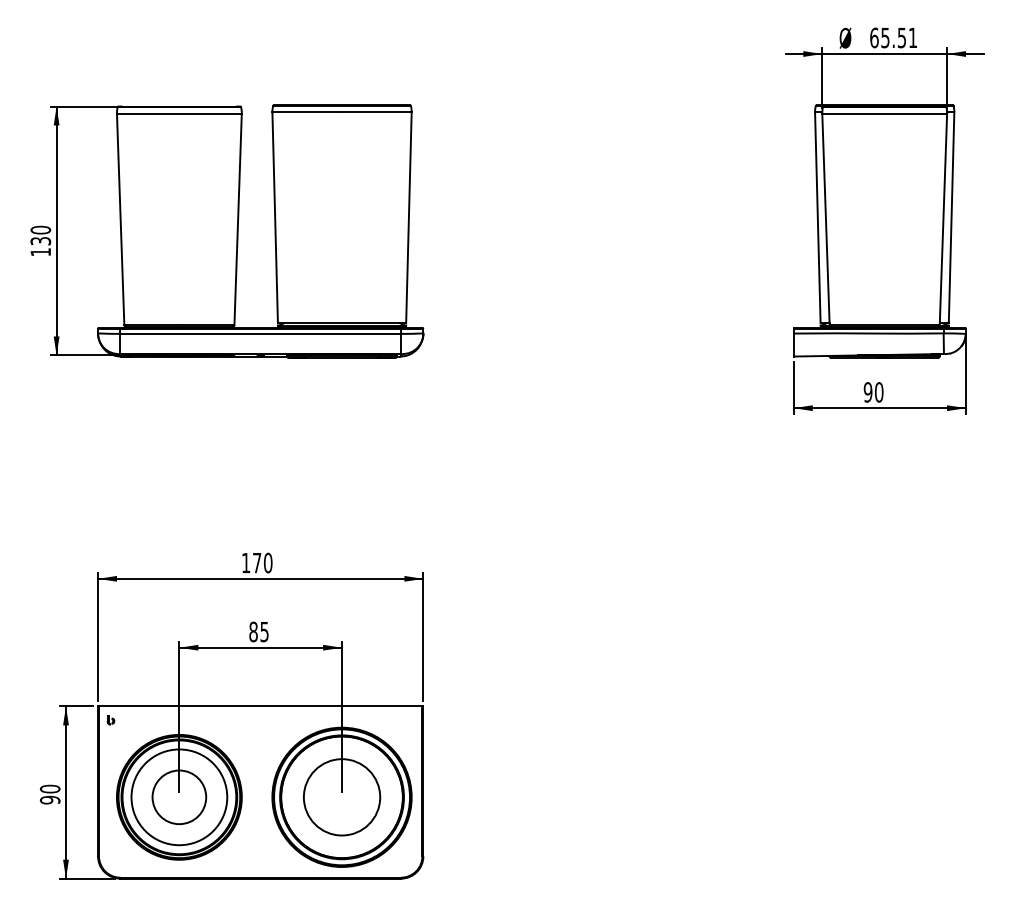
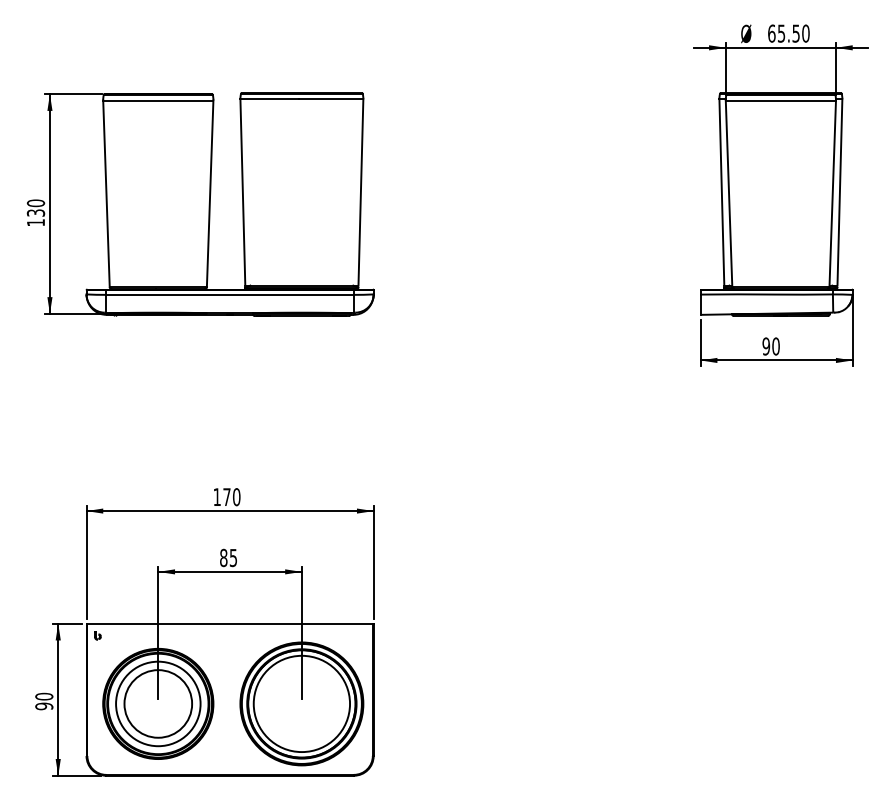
text: (912, 37) -> (805, 33), 65.51 -> 65.50
circle: (341, 796) -> (301, 703), size x1.43
circle: (179, 797) -> (158, 704), size x1.43

